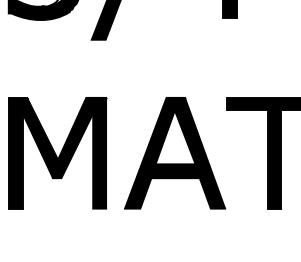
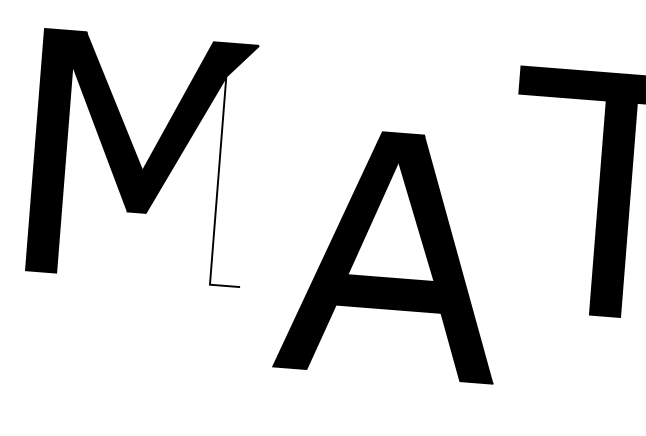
fill: (100, 152) -> (235, 163), removed
part: (174, 153) -> (390, 254), moved

